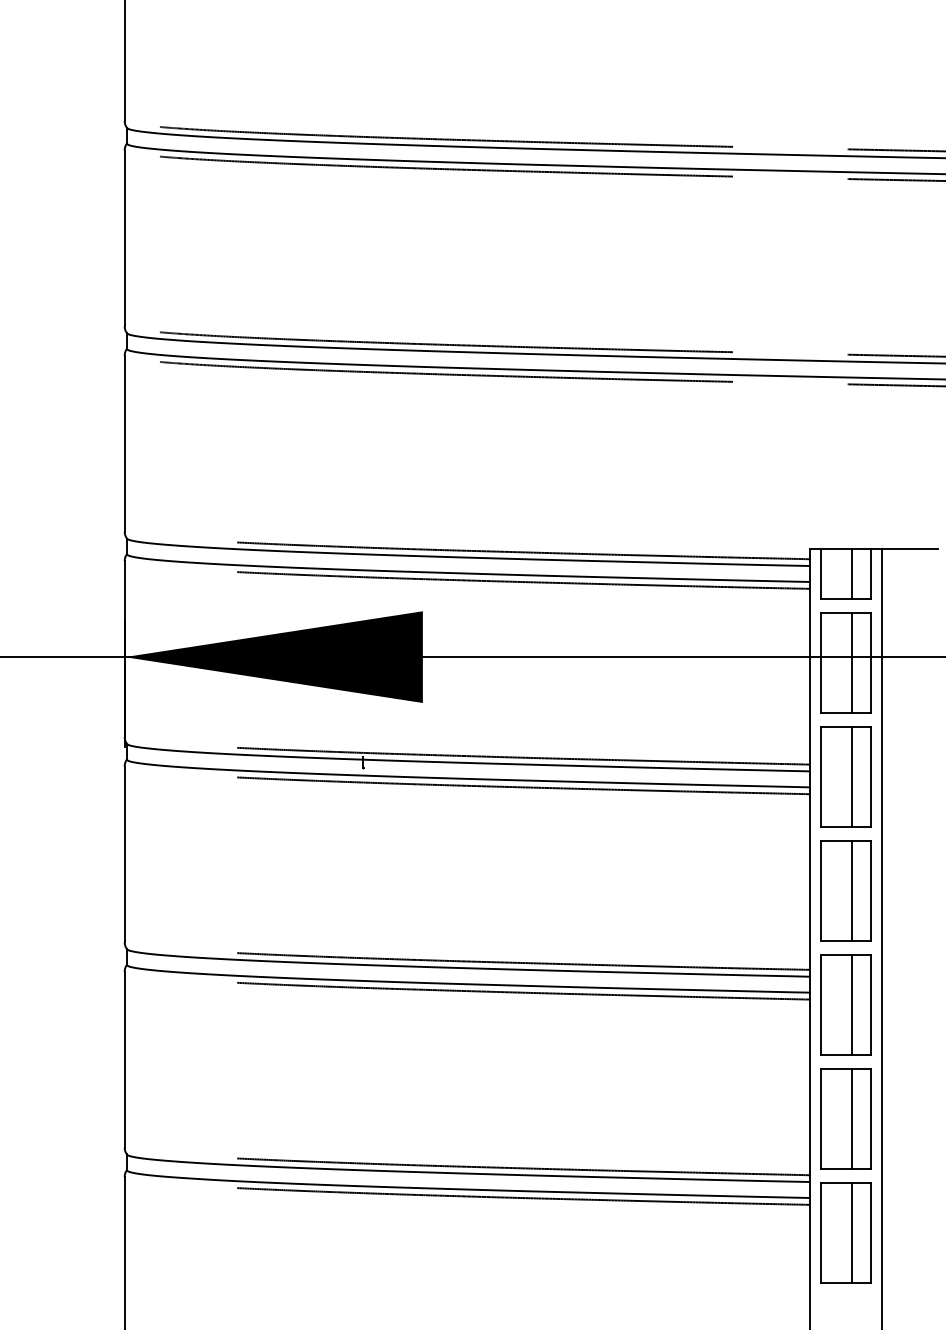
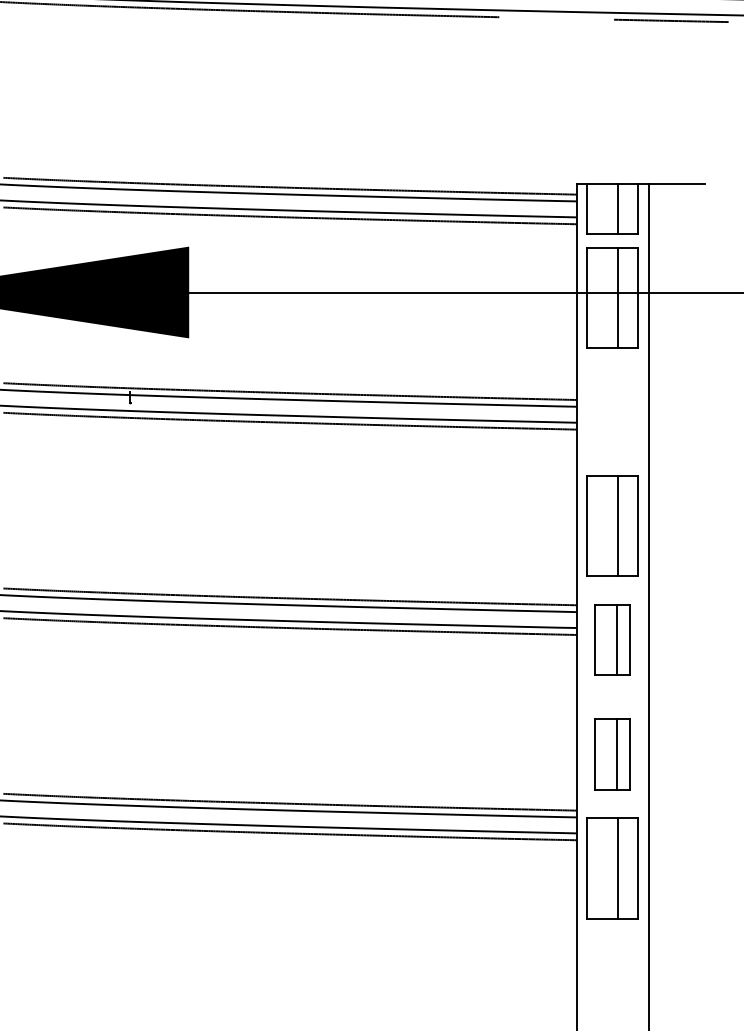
part: (845, 776) -> (611, 411), removed
part: (845, 1004) -> (611, 639), size x0.7
part: (845, 1118) -> (611, 753), size x0.7

